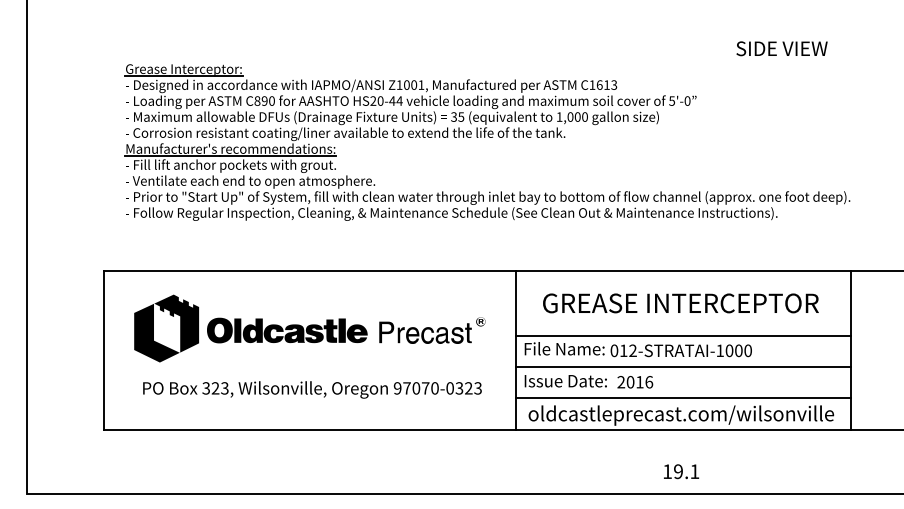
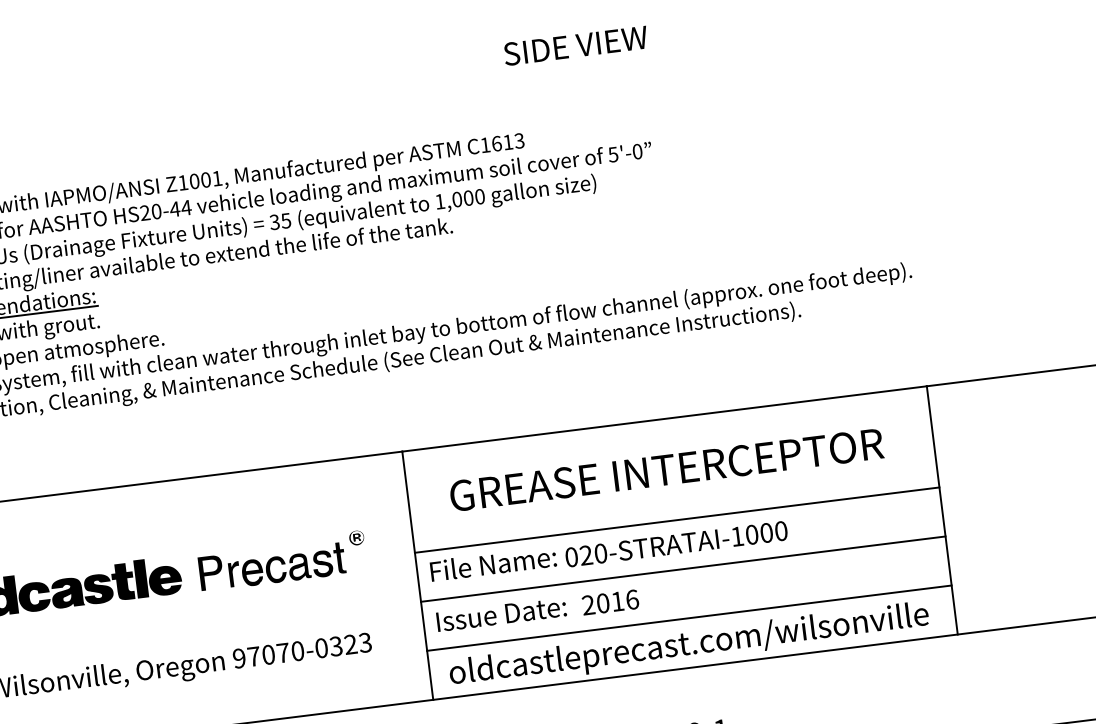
text: (781, 48) -> (574, 45), moved
text: (627, 350) -> (592, 554), 012-STRATAI-1000 -> 020-STRATAI-1000

